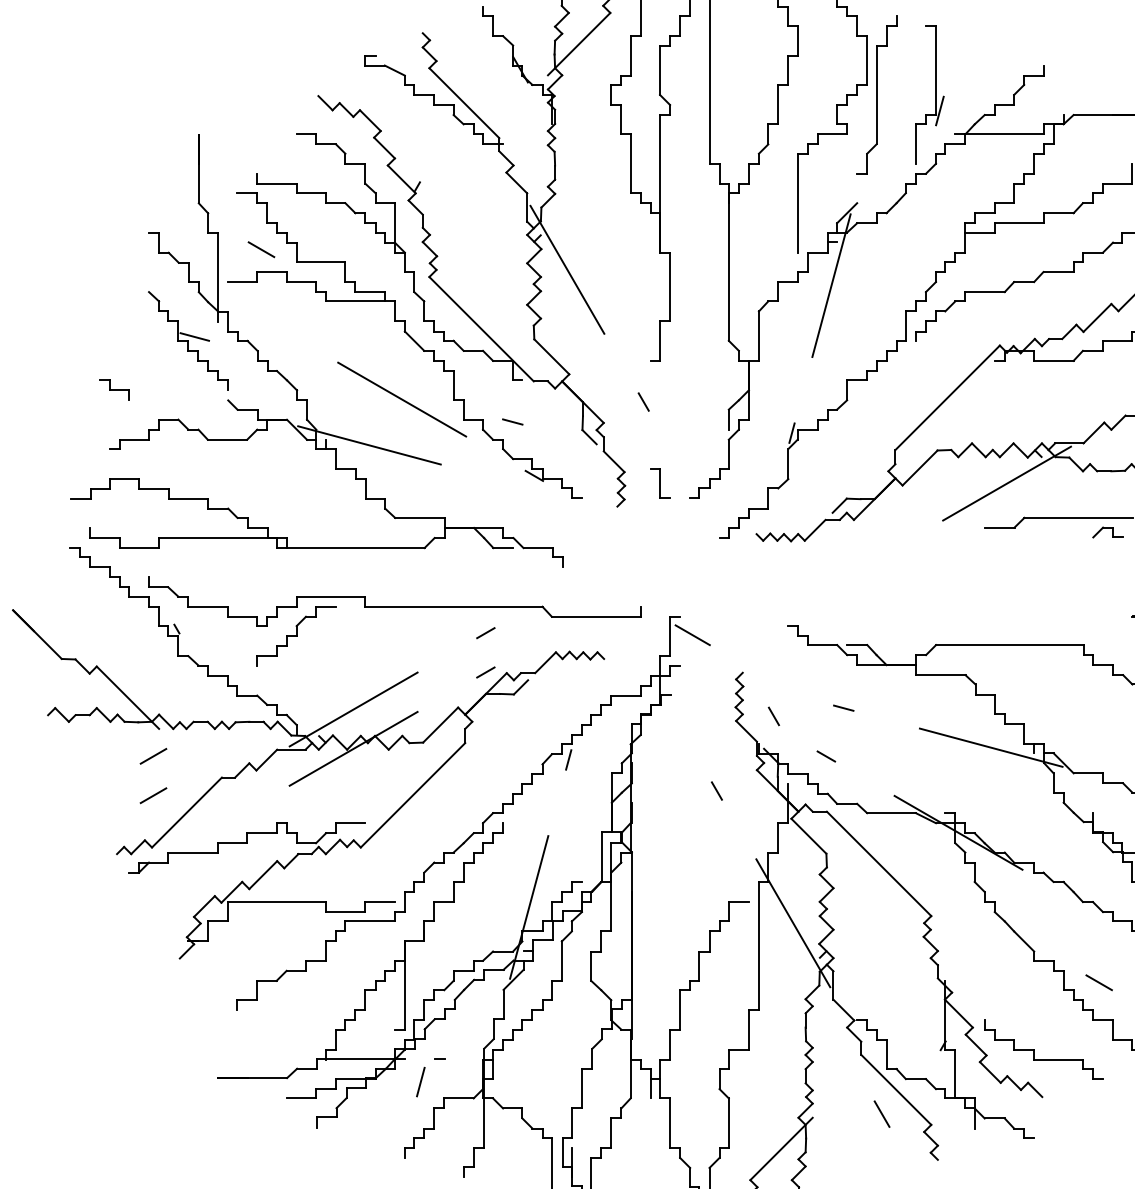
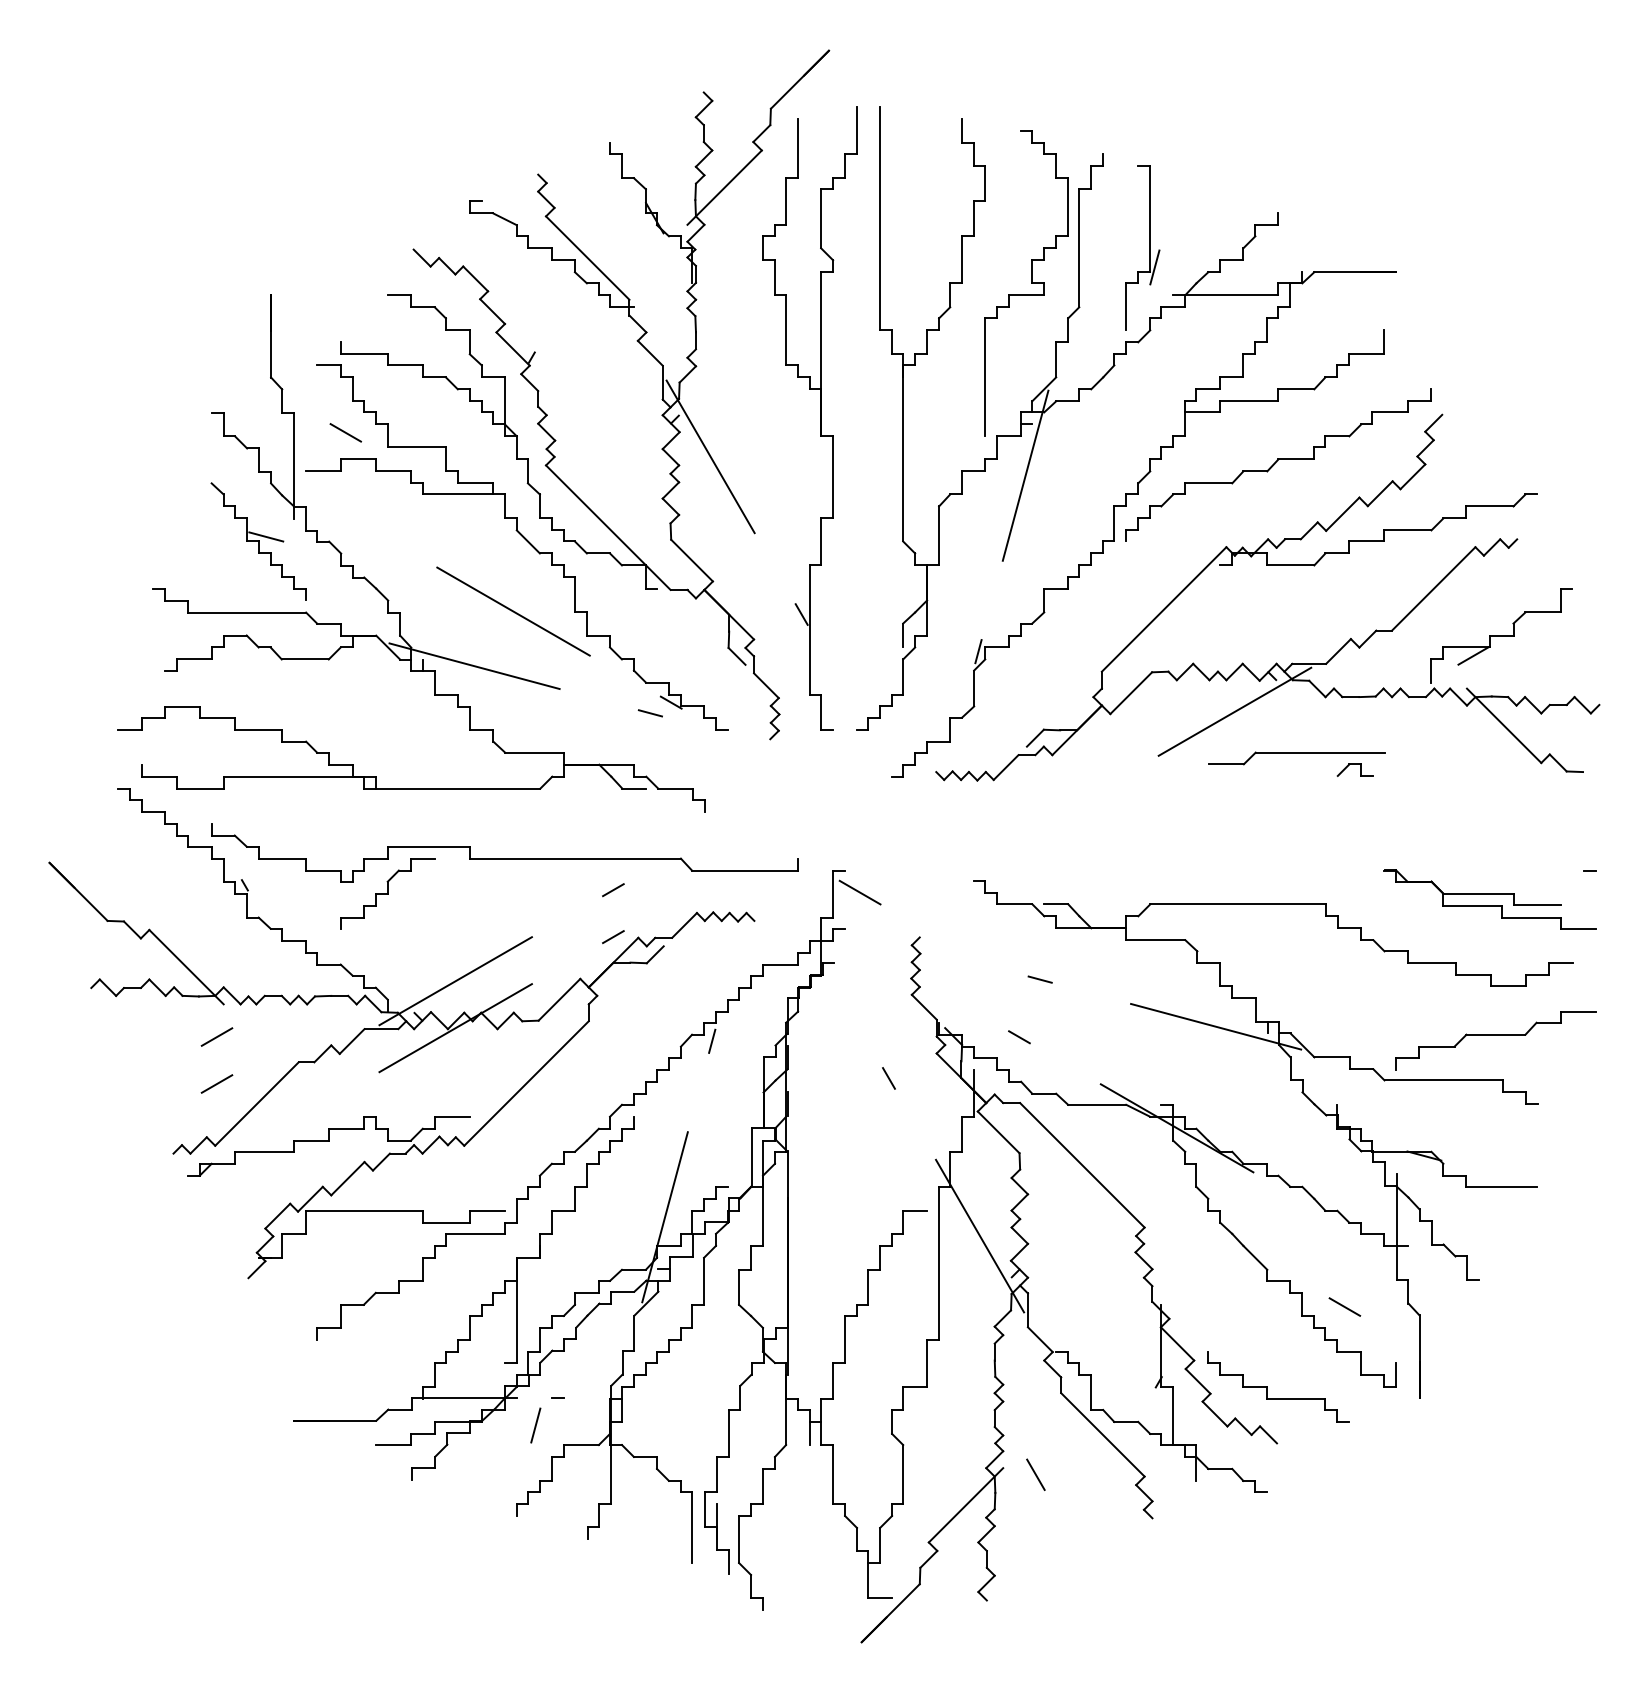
line: (857, 188) -> (1056, 359), added
line: (179, 400) -> (247, 612), added
line: (651, 414) -> (810, 629), added
line: (511, 422) -> (649, 713), moved
line: (773, 716) -> (956, 989), removed
line: (881, 1113) -> (1035, 1474), moved

